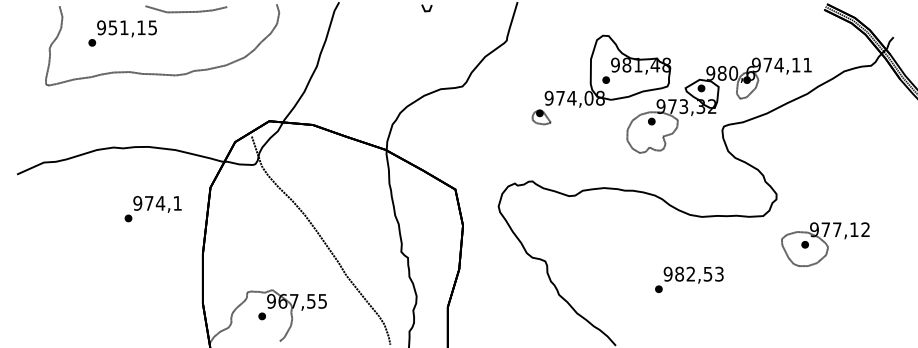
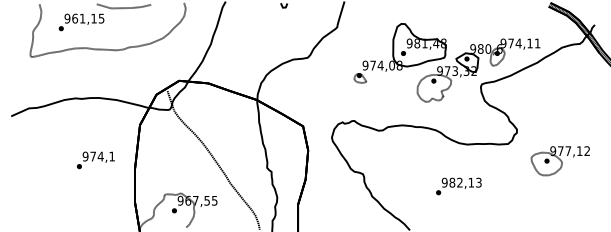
text: (113, 27) -> (75, 18), 951,15 -> 961,15
text: (152, 209) -> (95, 160), moved
part: (823, 245) -> (559, 161), moved
text: (708, 273) -> (471, 182), 982,53 -> 982,13

